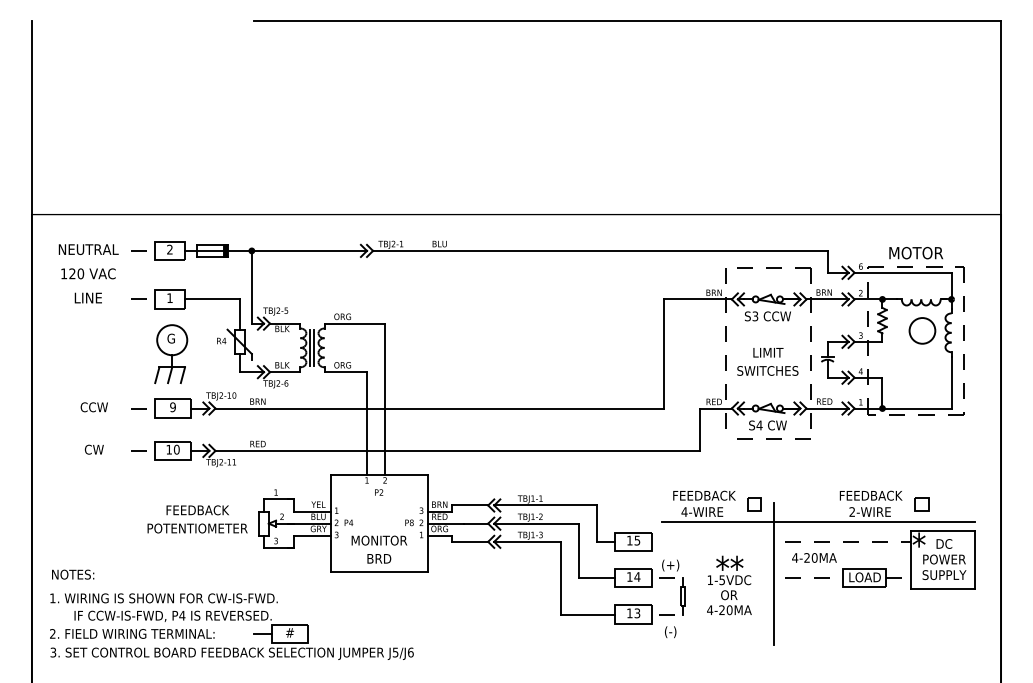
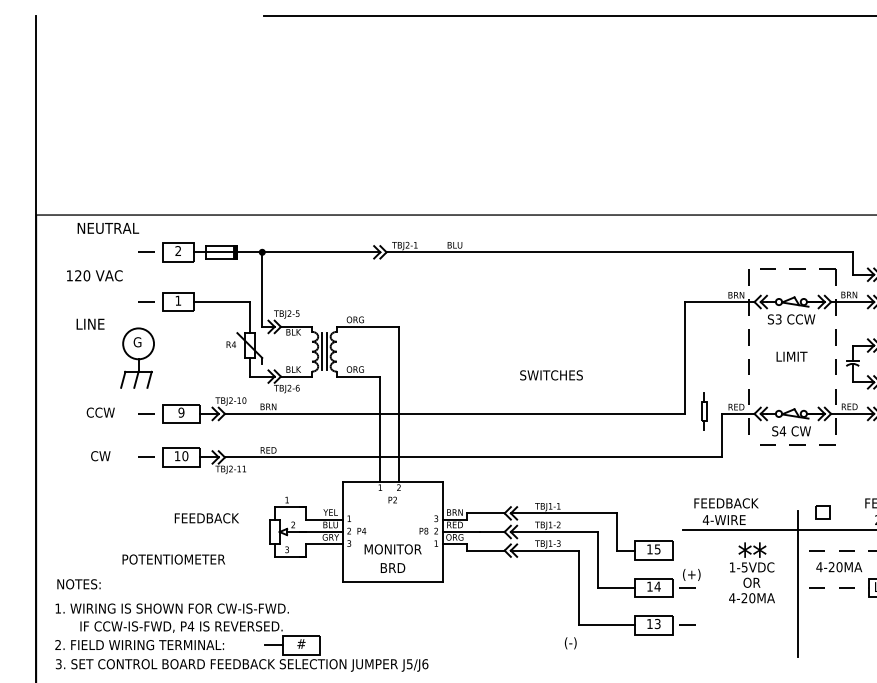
text: (88, 249) -> (108, 228), moved
text: (87, 297) -> (89, 323), moved
part: (171, 354) -> (137, 358), moved
text: (767, 370) -> (551, 374), moved
part: (754, 504) -> (822, 512), moved
text: (197, 528) -> (173, 559), moved
text: (729, 585) -> (752, 572), moved
part: (682, 596) -> (703, 411), moved
text: (670, 632) -> (570, 643), moved

